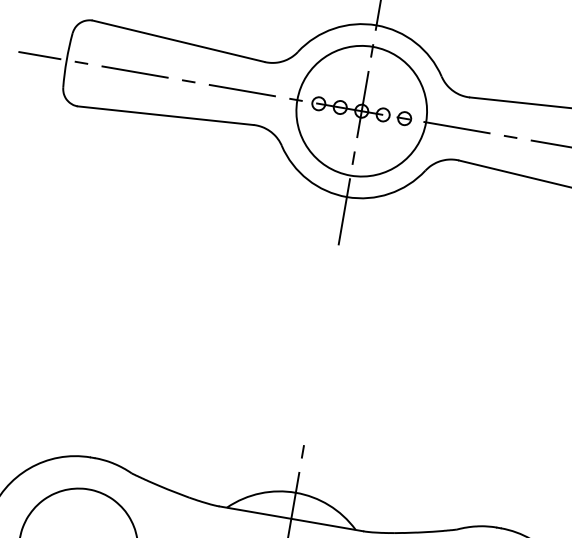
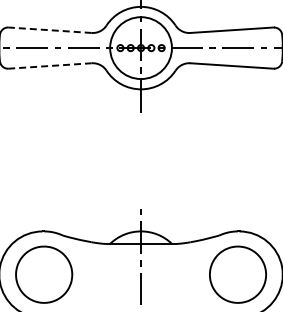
line: (177, 41) -> (49, 30), solid -> dashed
line: (164, 116) -> (49, 66), solid -> dashed

